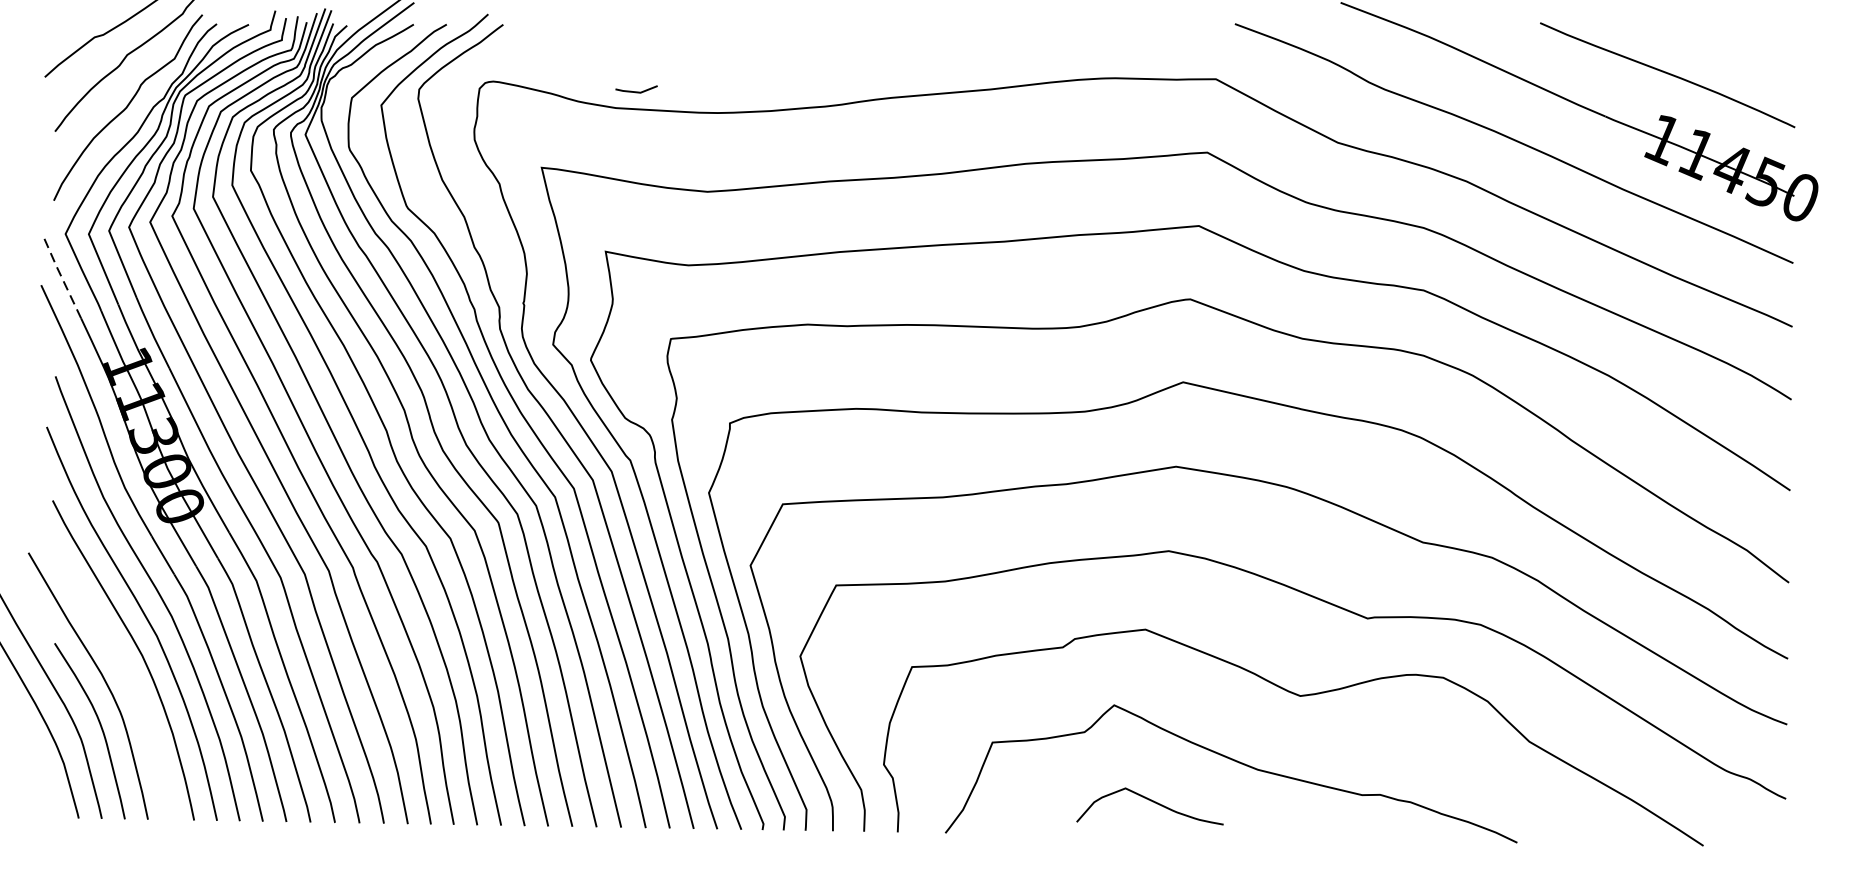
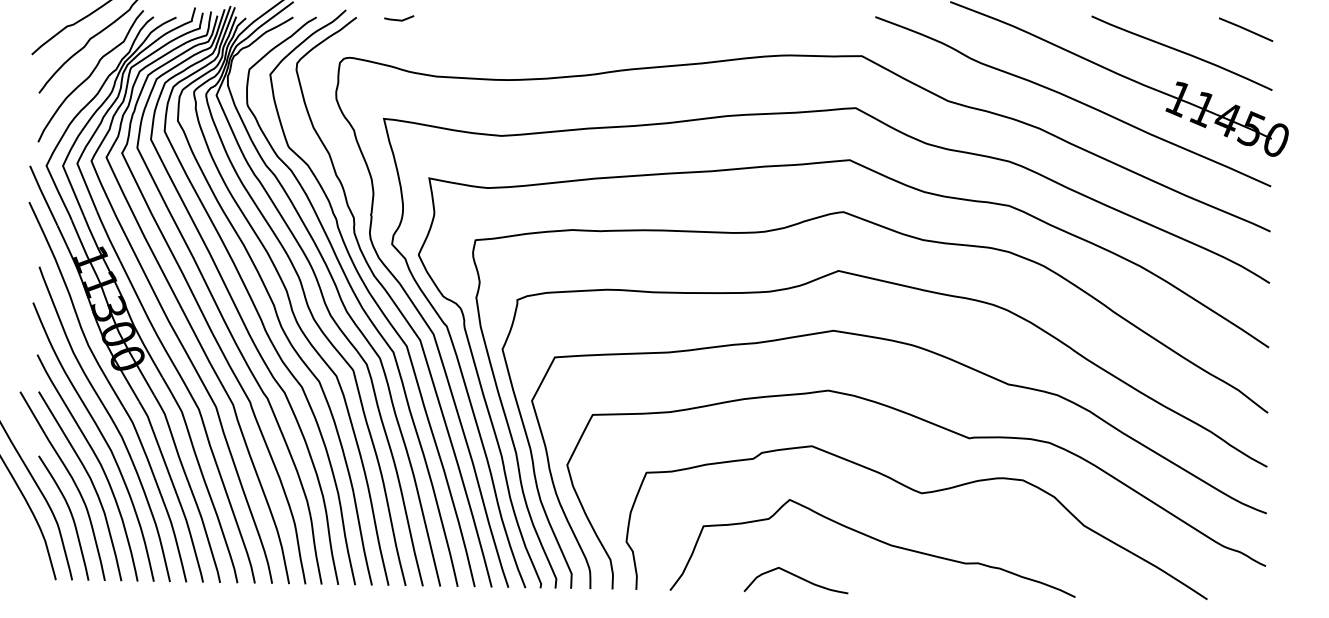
line: (1757, 41) -> (1245, 29), added
line: (636, 91) -> (399, 19), moved
line: (61, 275) -> (43, 195), dashed -> solid
curve: (127, 679) -> (90, 481), added
curve: (1150, 802) -> (796, 577), moved

